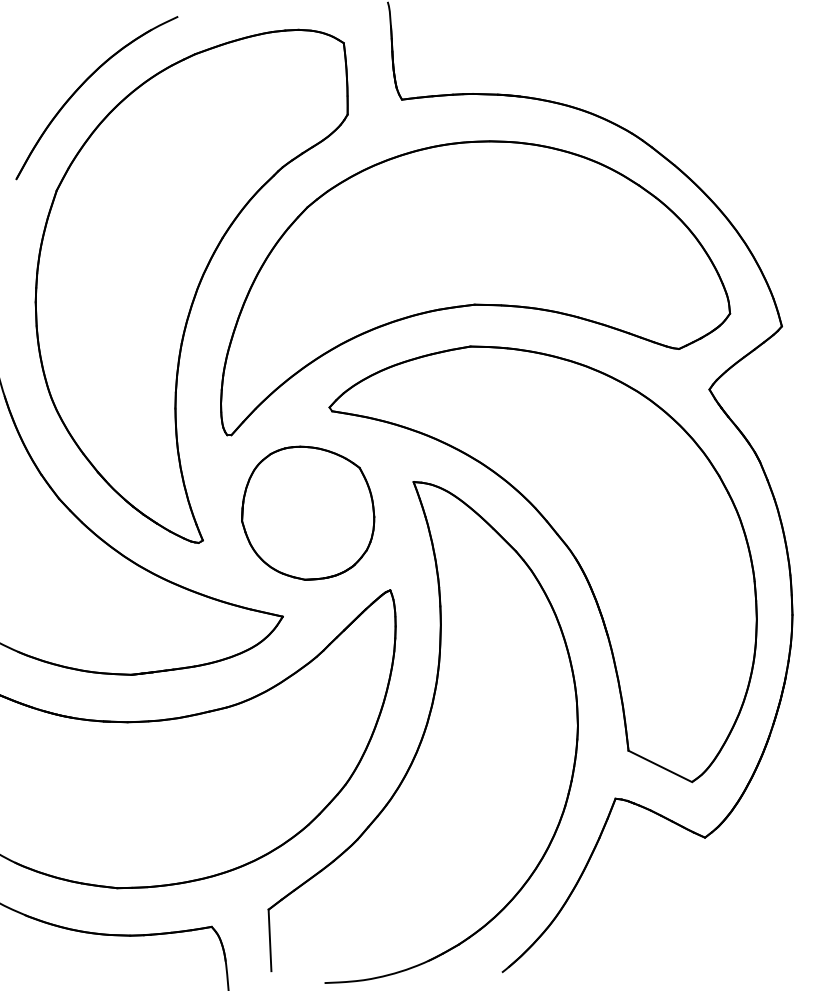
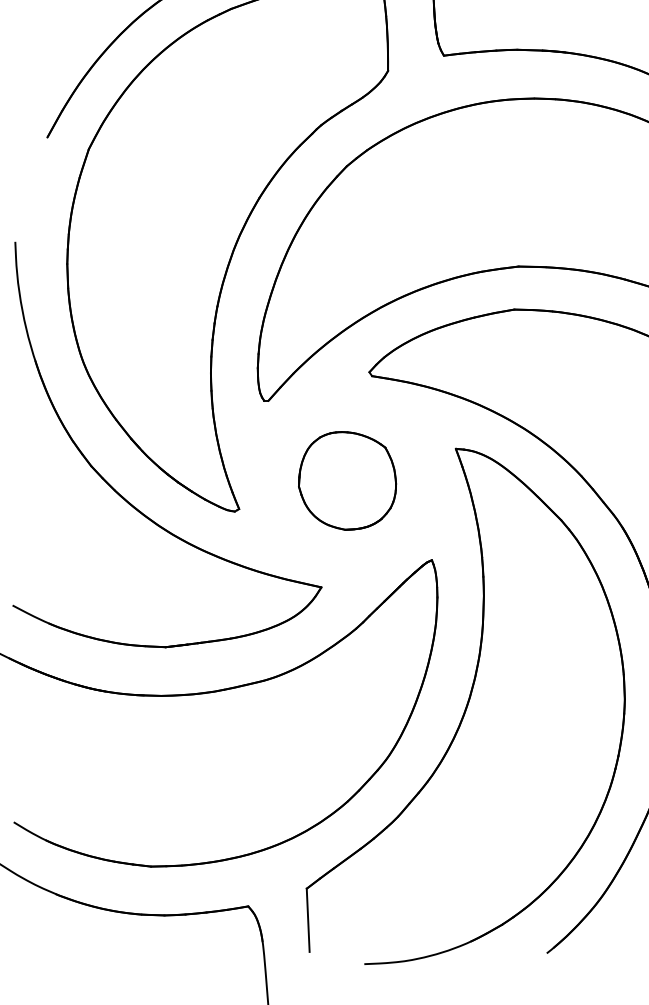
part: (308, 512) -> (347, 480), size x0.71

